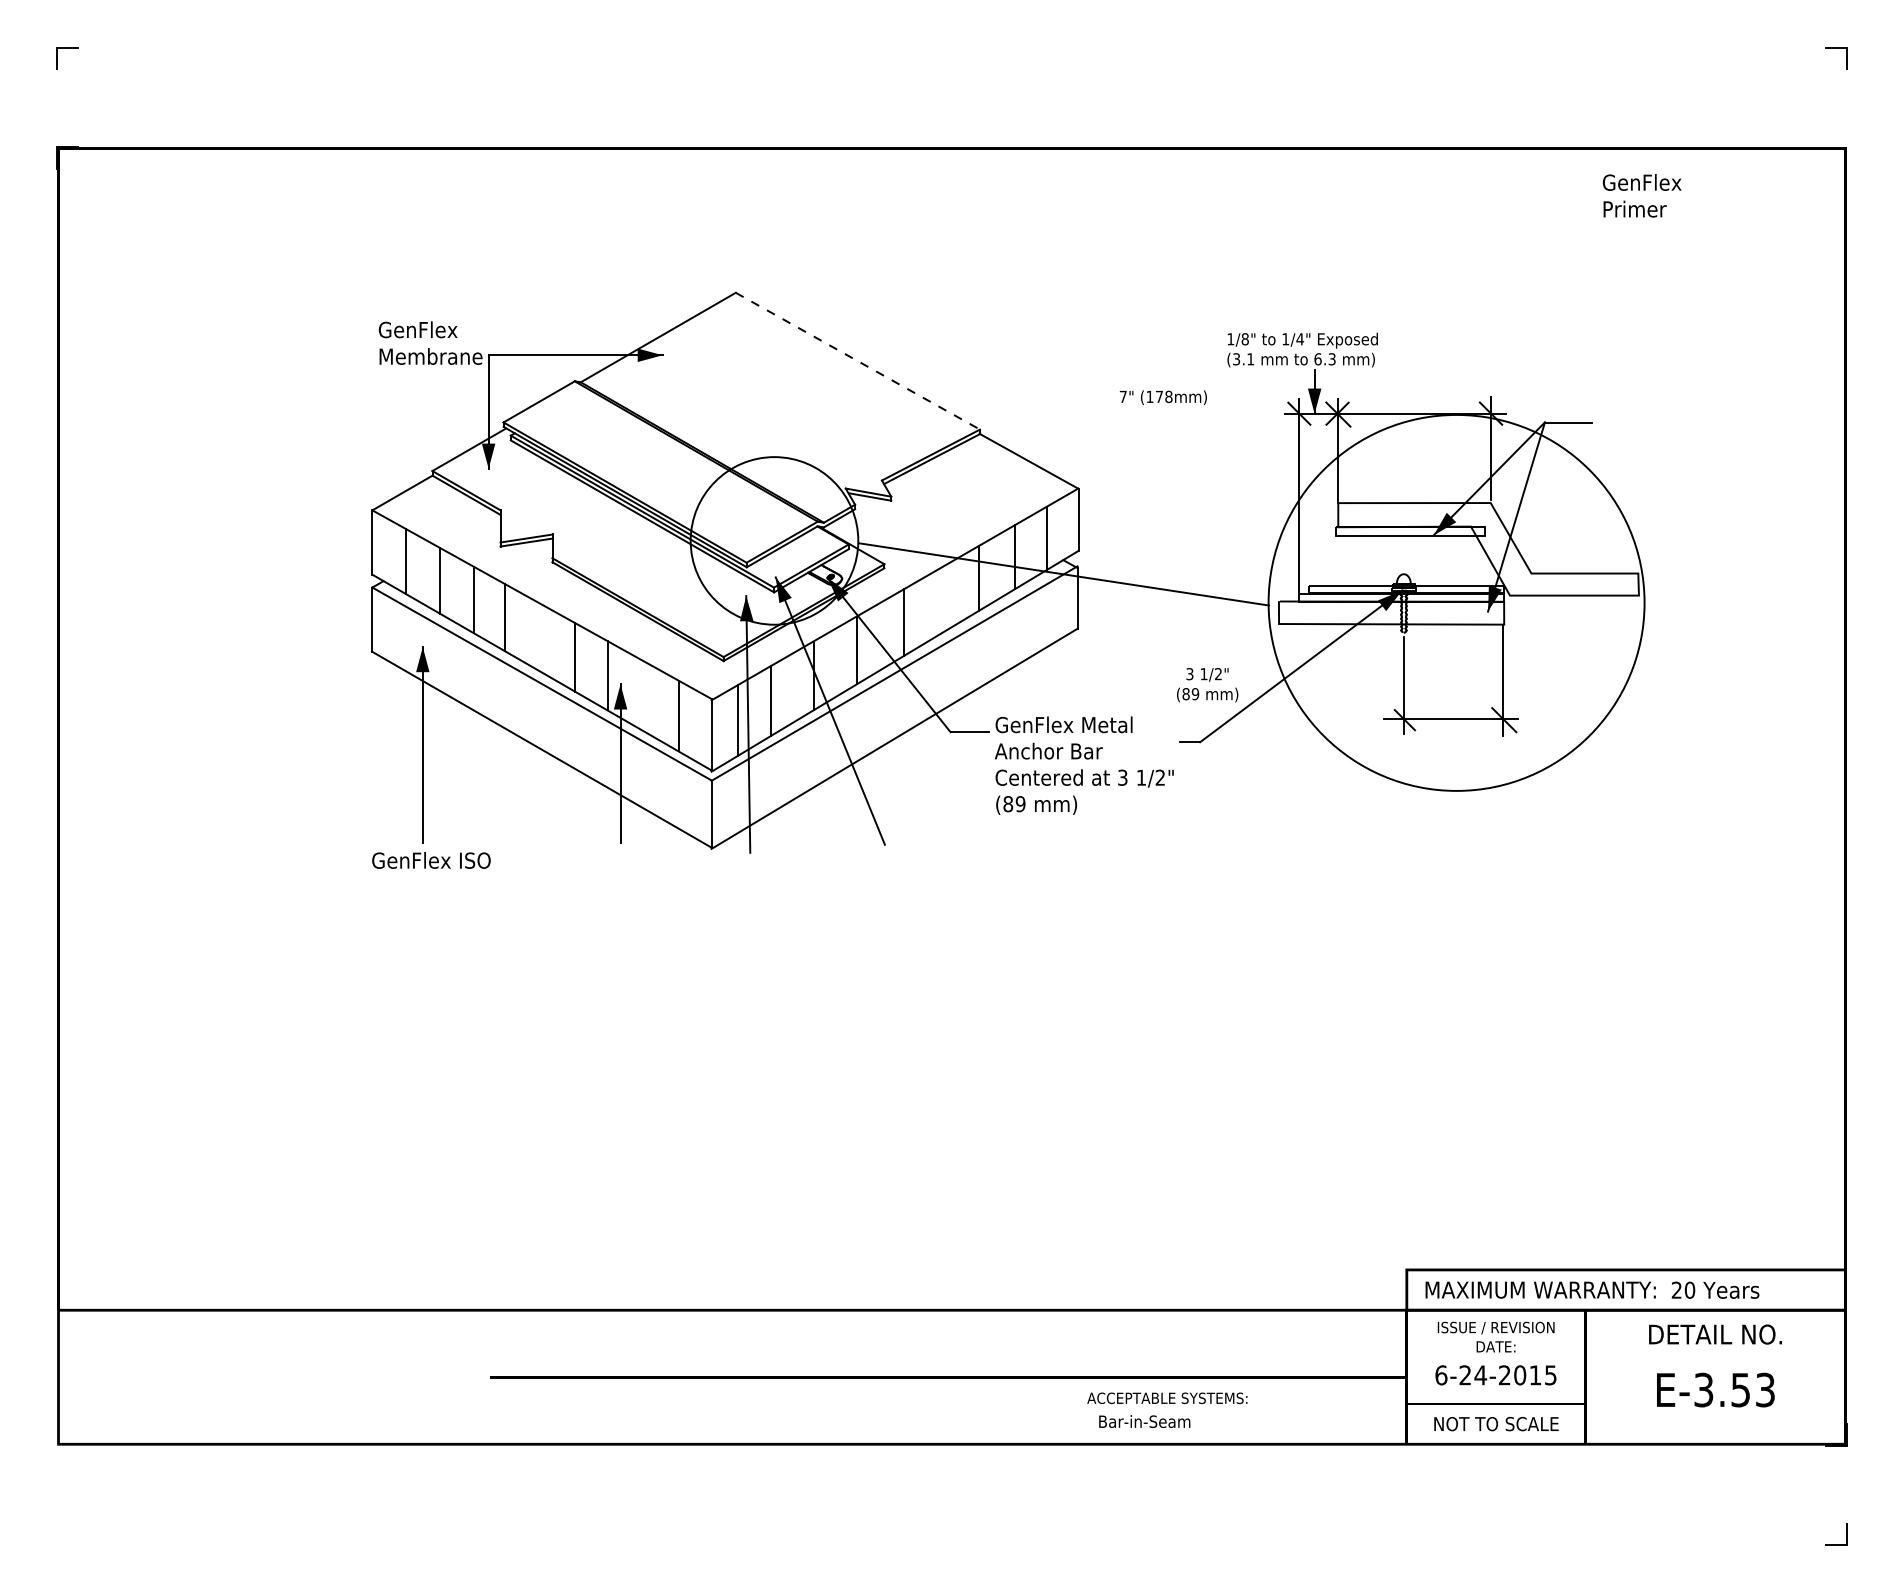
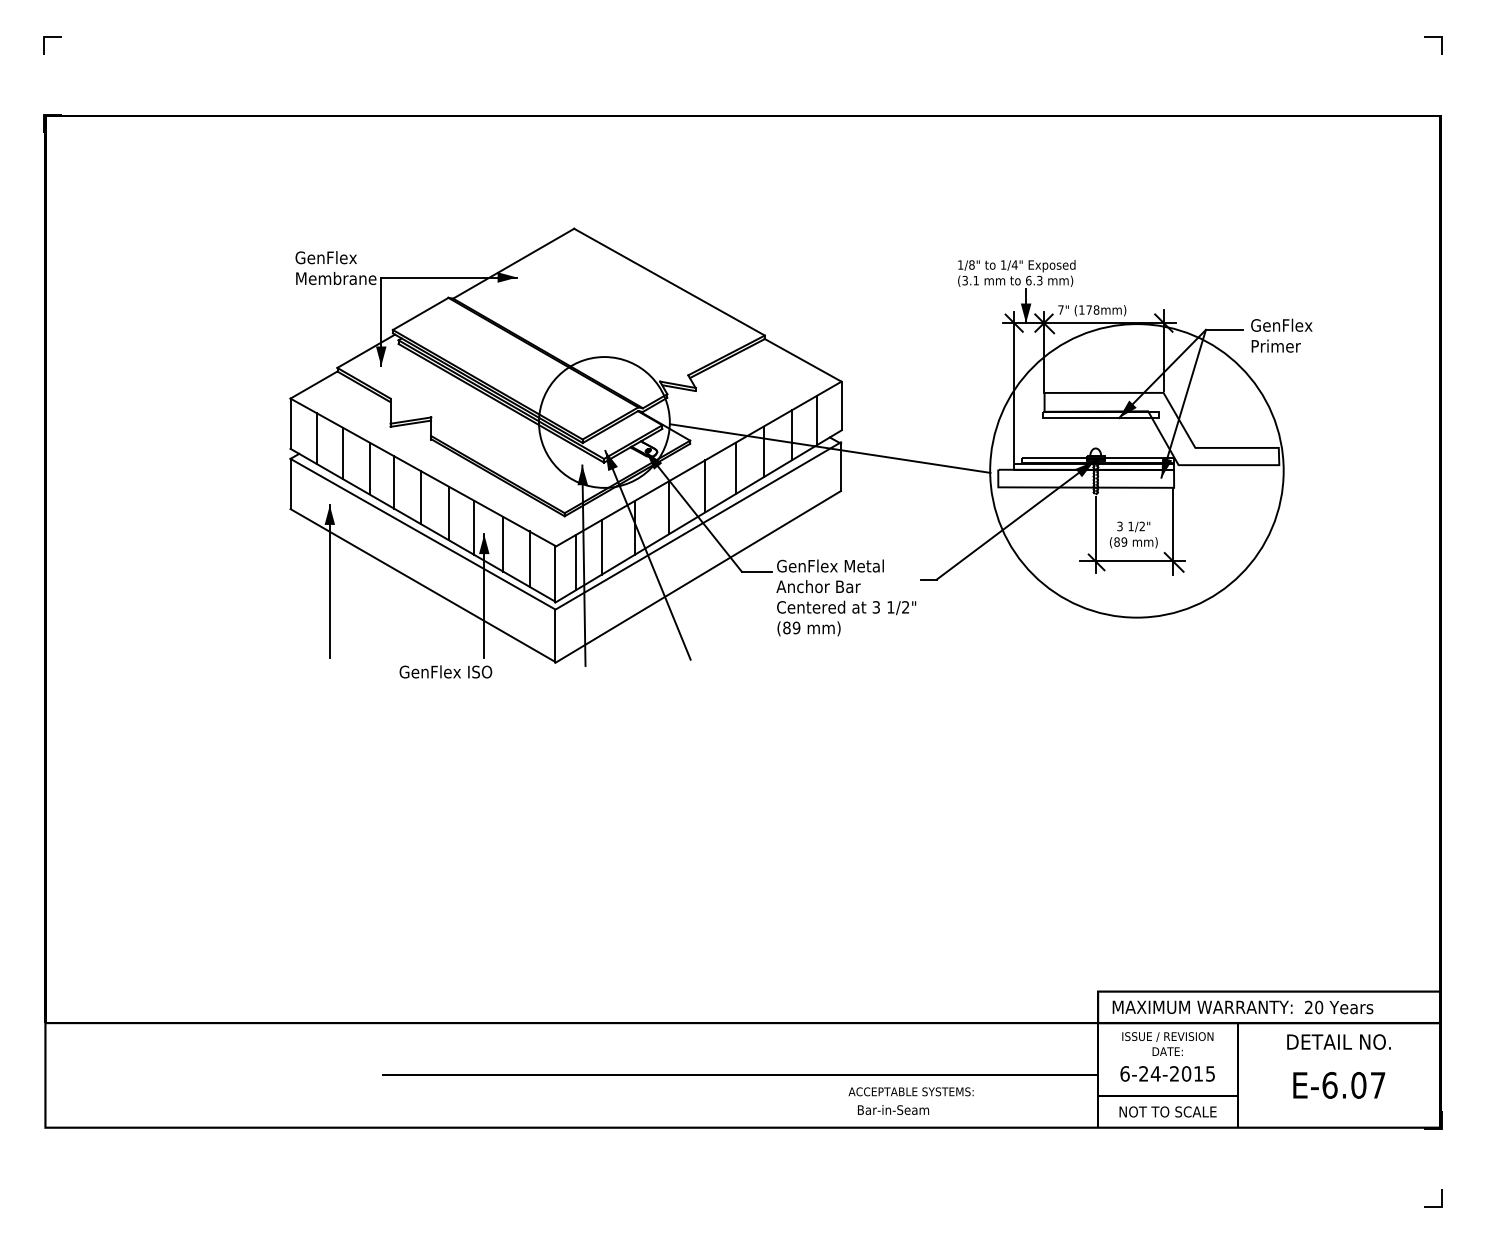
text: (1641, 195) -> (1281, 335), moved
line: (857, 361) -> (669, 282), dashed -> solid
text: (1162, 397) -> (1091, 310), moved
line: (943, 599) -> (736, 468), added
line: (539, 636) -> (420, 497), added
text: (1207, 685) -> (1133, 535), moved
line: (644, 696) -> (502, 543), added
text: (431, 860) -> (445, 671), moved
text: (1734, 1389) -> (1353, 1084), E-3.53 -> E-6.07

